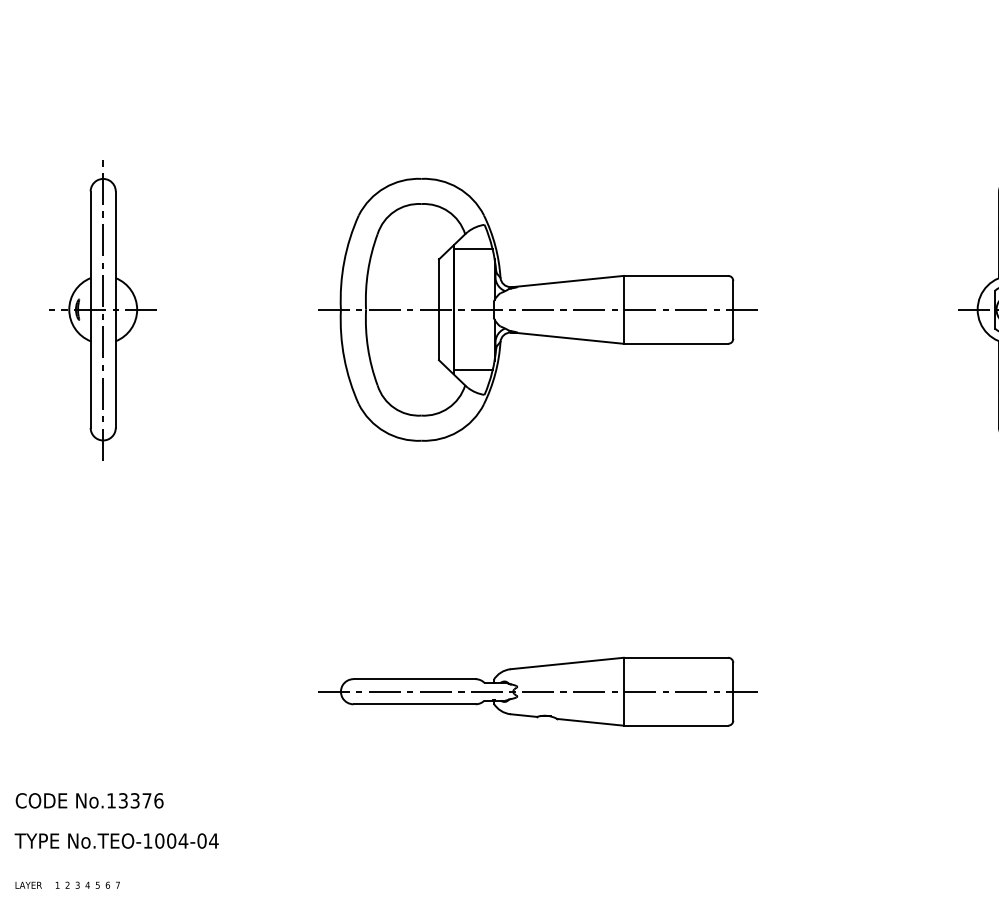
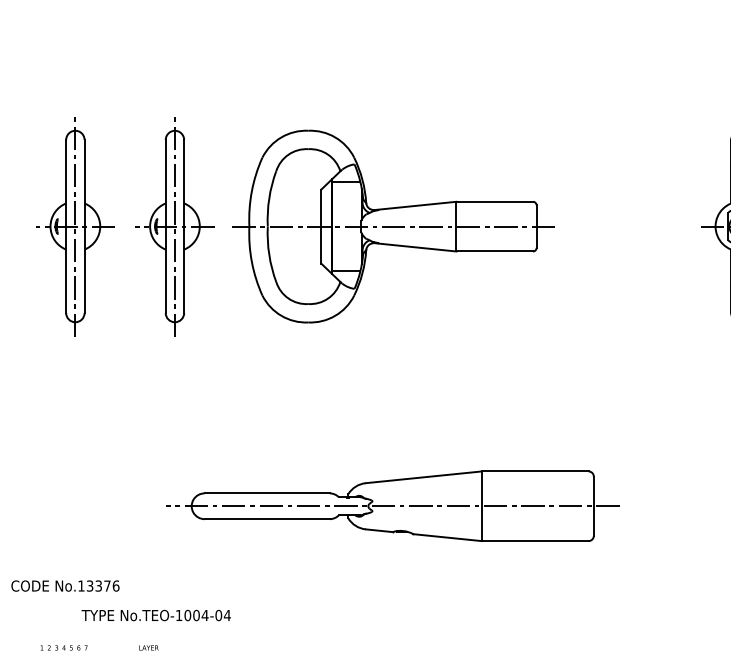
part: (238, 310) -> (174, 227), added
part: (537, 691) -> (393, 506), size x1.4
text: (116, 840) -> (156, 615), moved
text: (28, 884) -> (148, 647), moved

